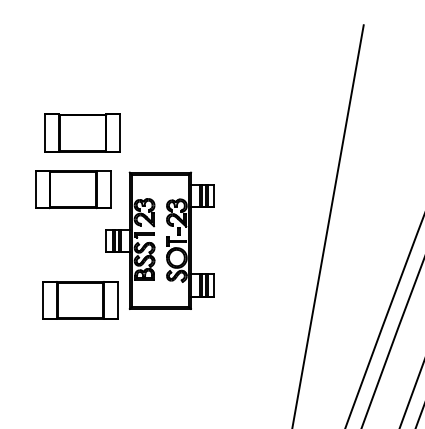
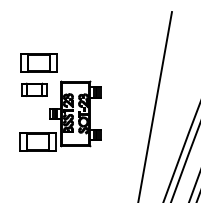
part: (72, 189) -> (34, 89), size x0.7

